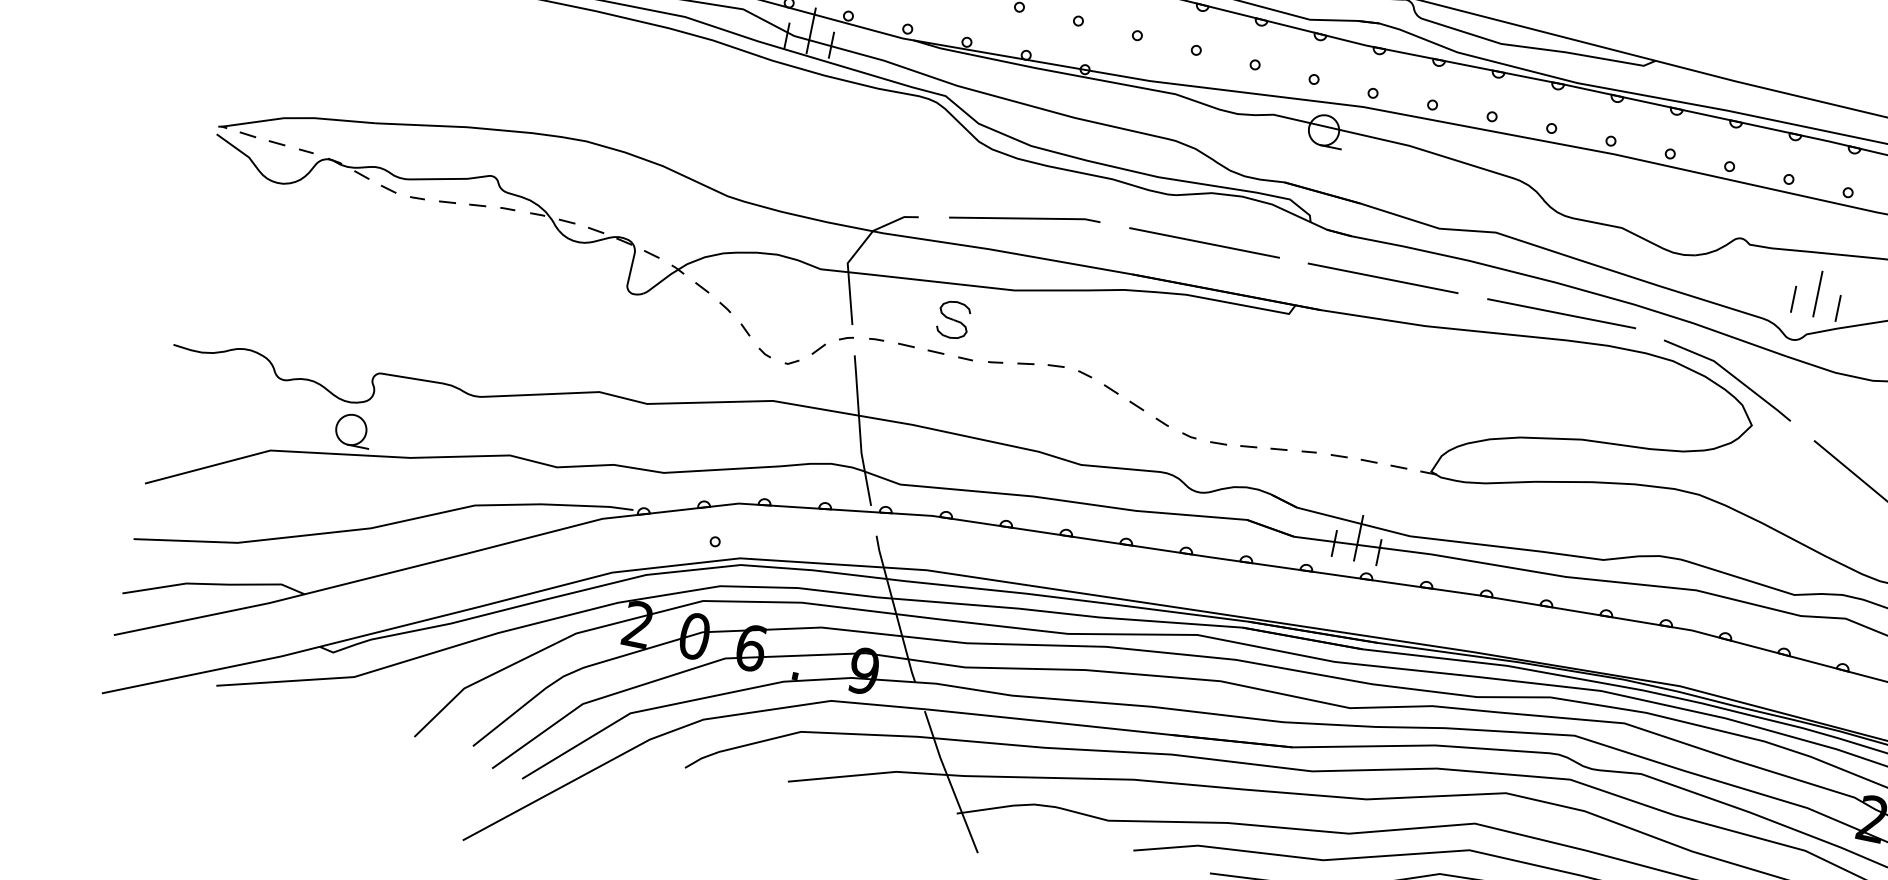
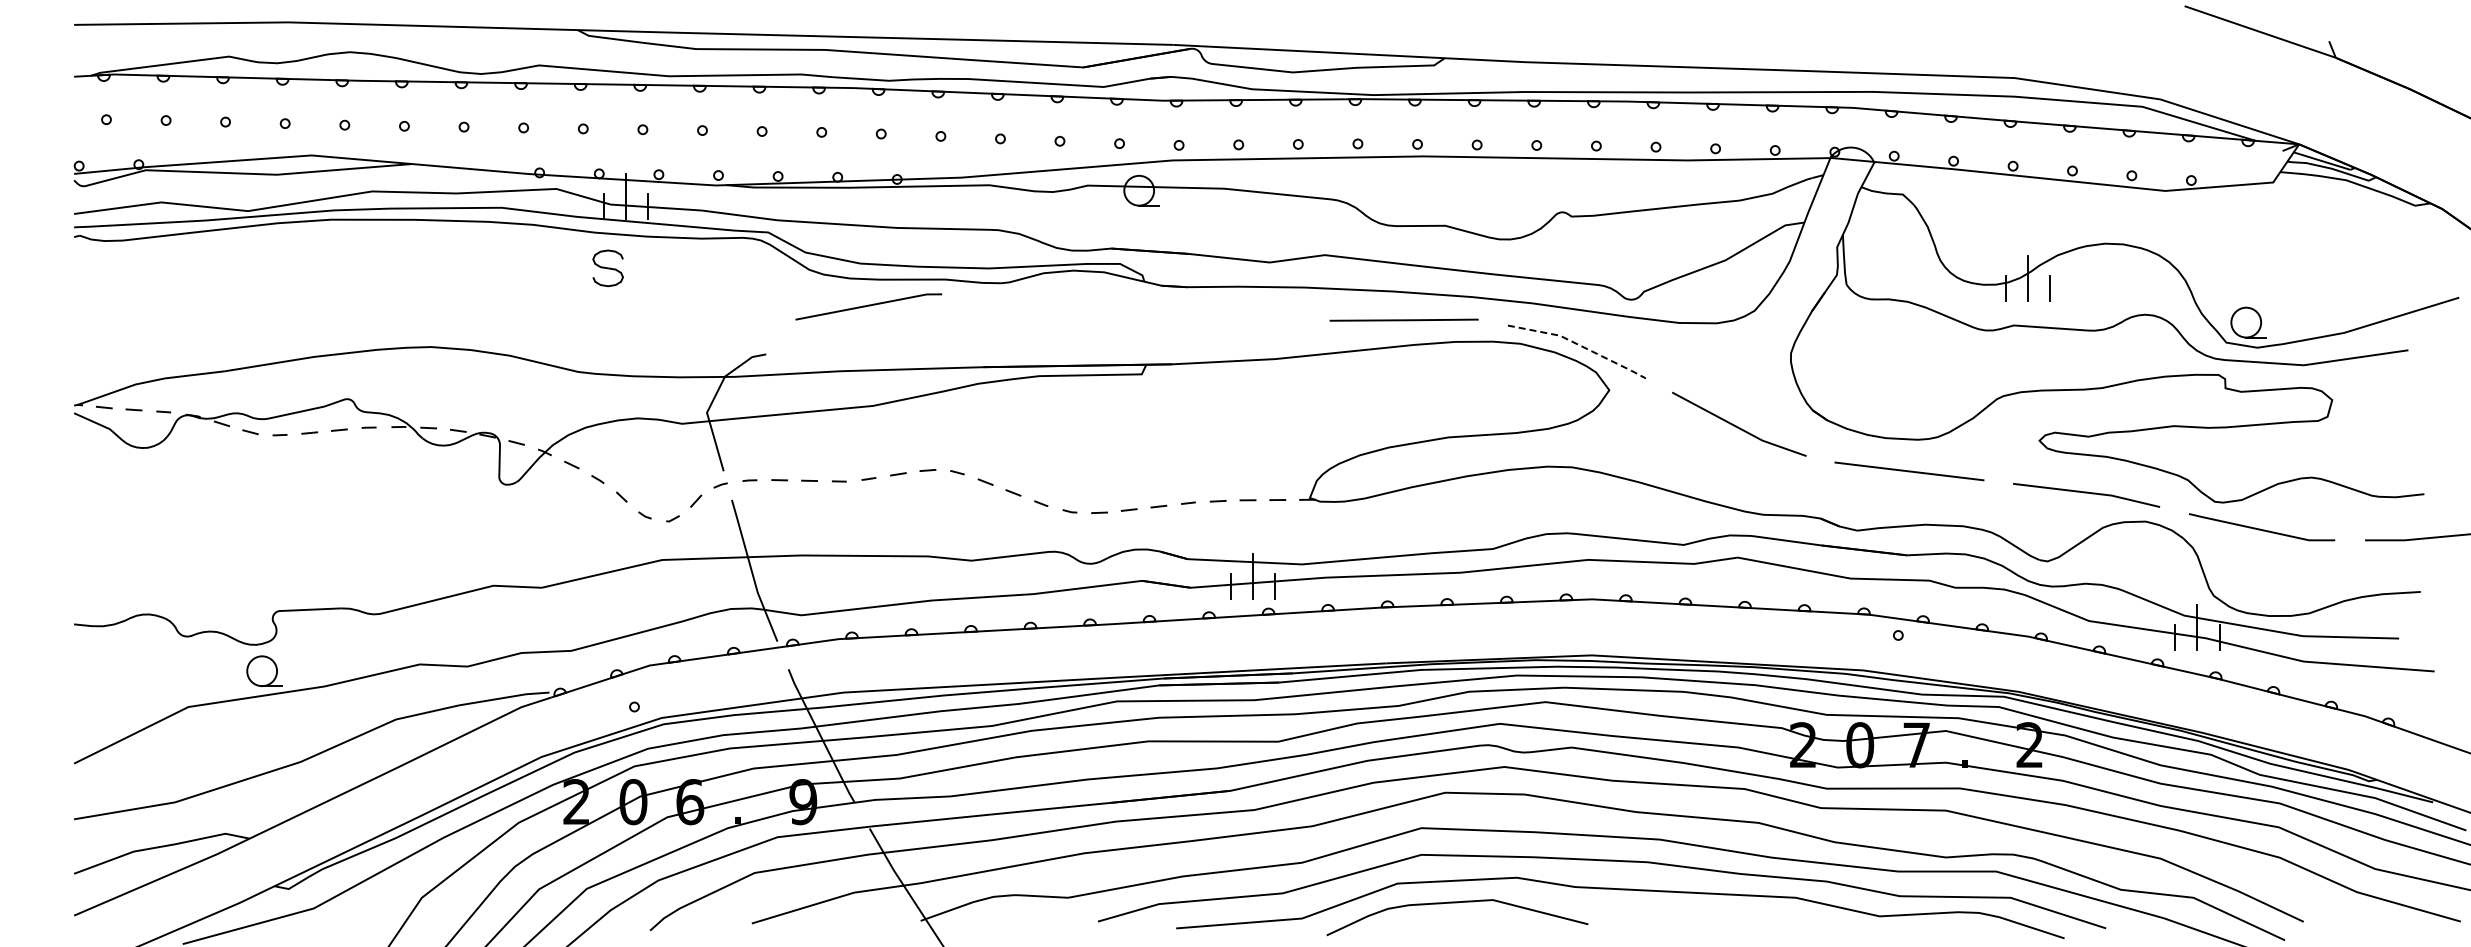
line: (1024, 219) -> (868, 306), moved
line: (1203, 242) -> (1045, 322), removed
line: (1382, 277) -> (1224, 320), removed
line: (1817, 293) -> (1646, 250), removed
line: (1793, 299) -> (1624, 260), removed
line: (1838, 308) -> (1669, 260), removed
part: (952, 319) -> (607, 268), moved
line: (1731, 374) -> (1579, 345), solid -> dashed

